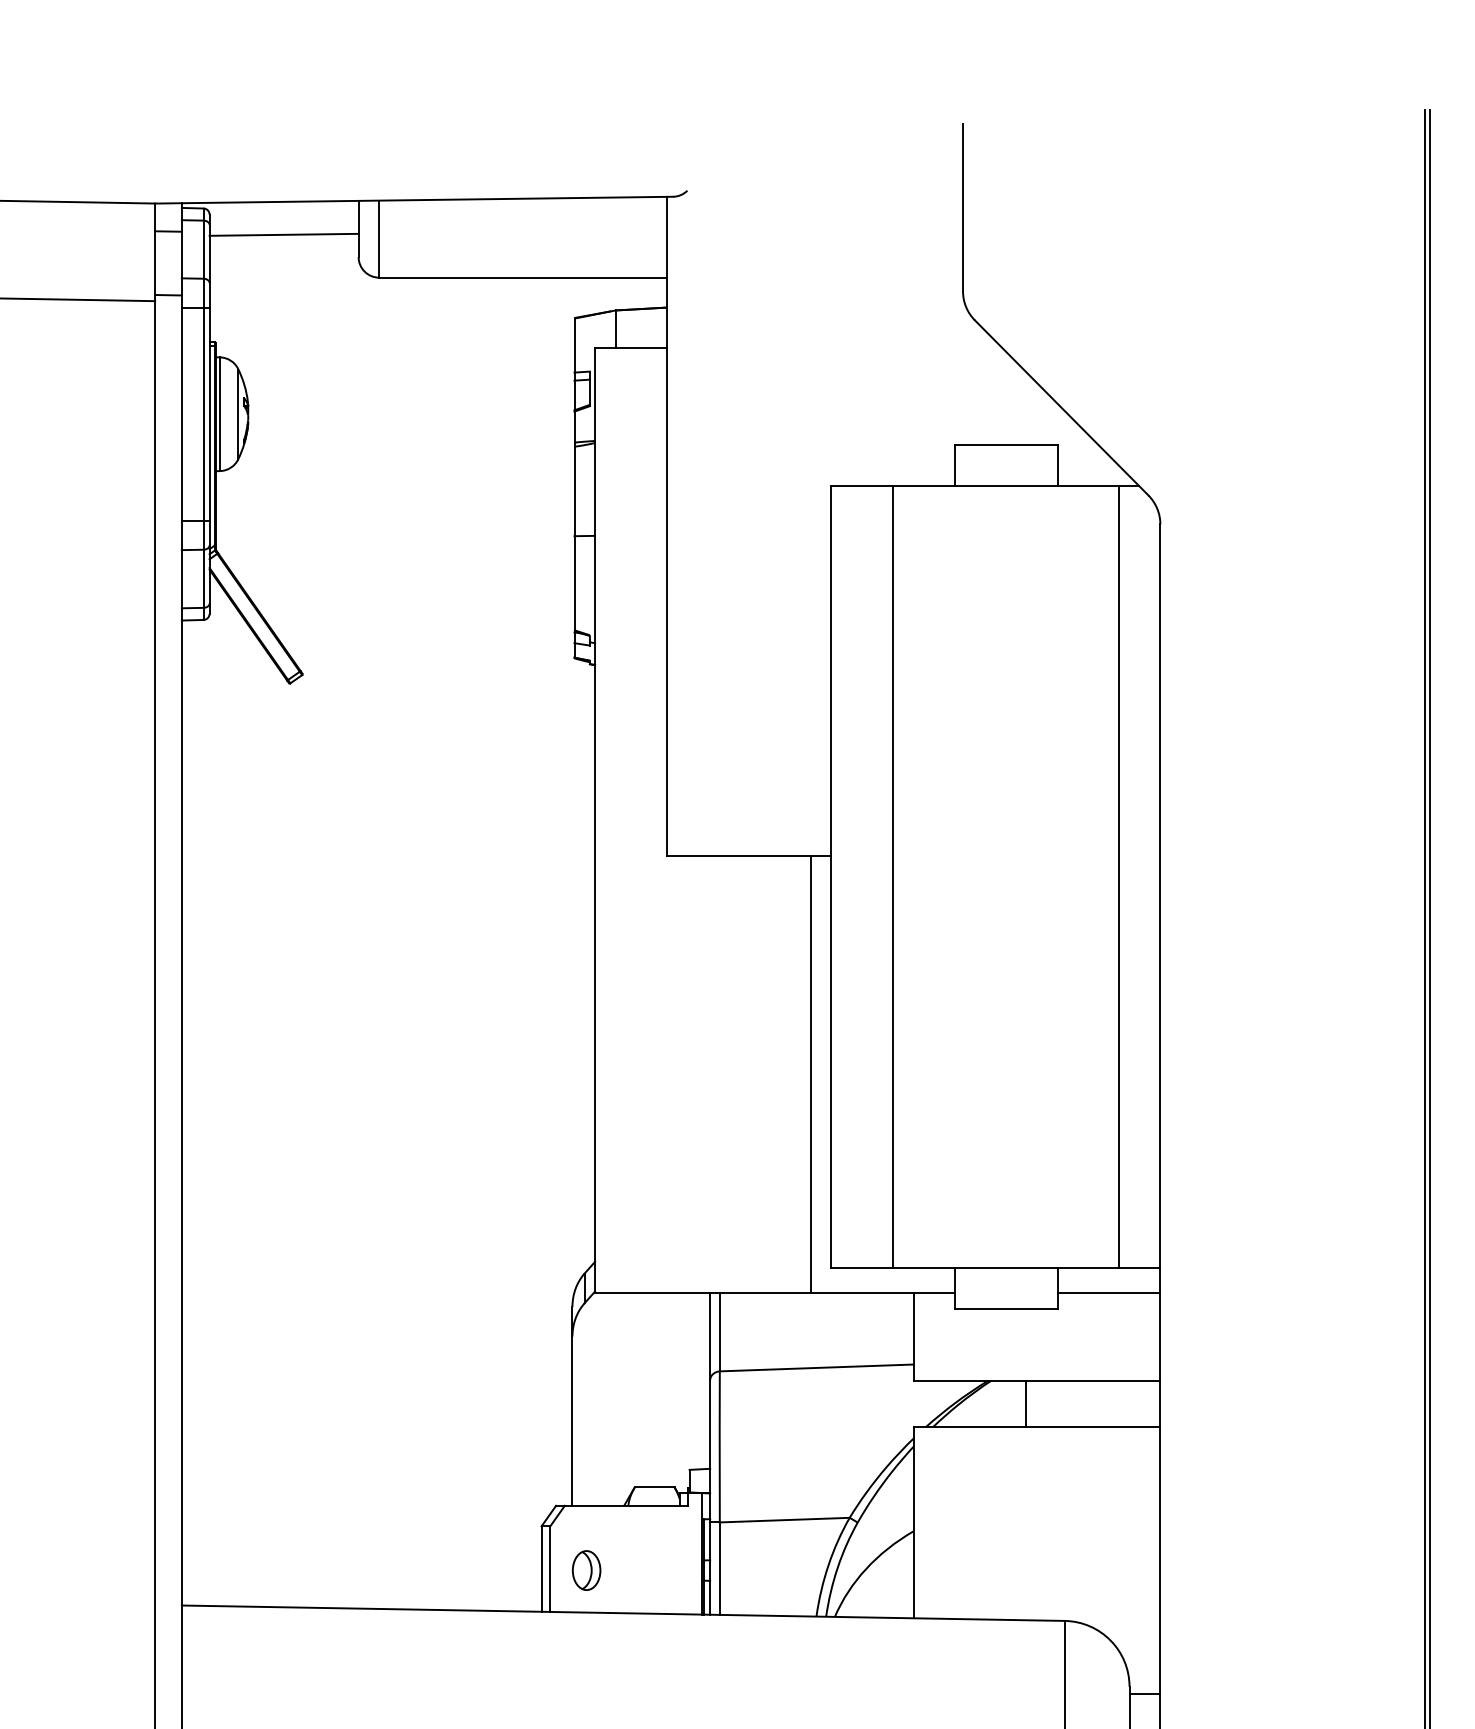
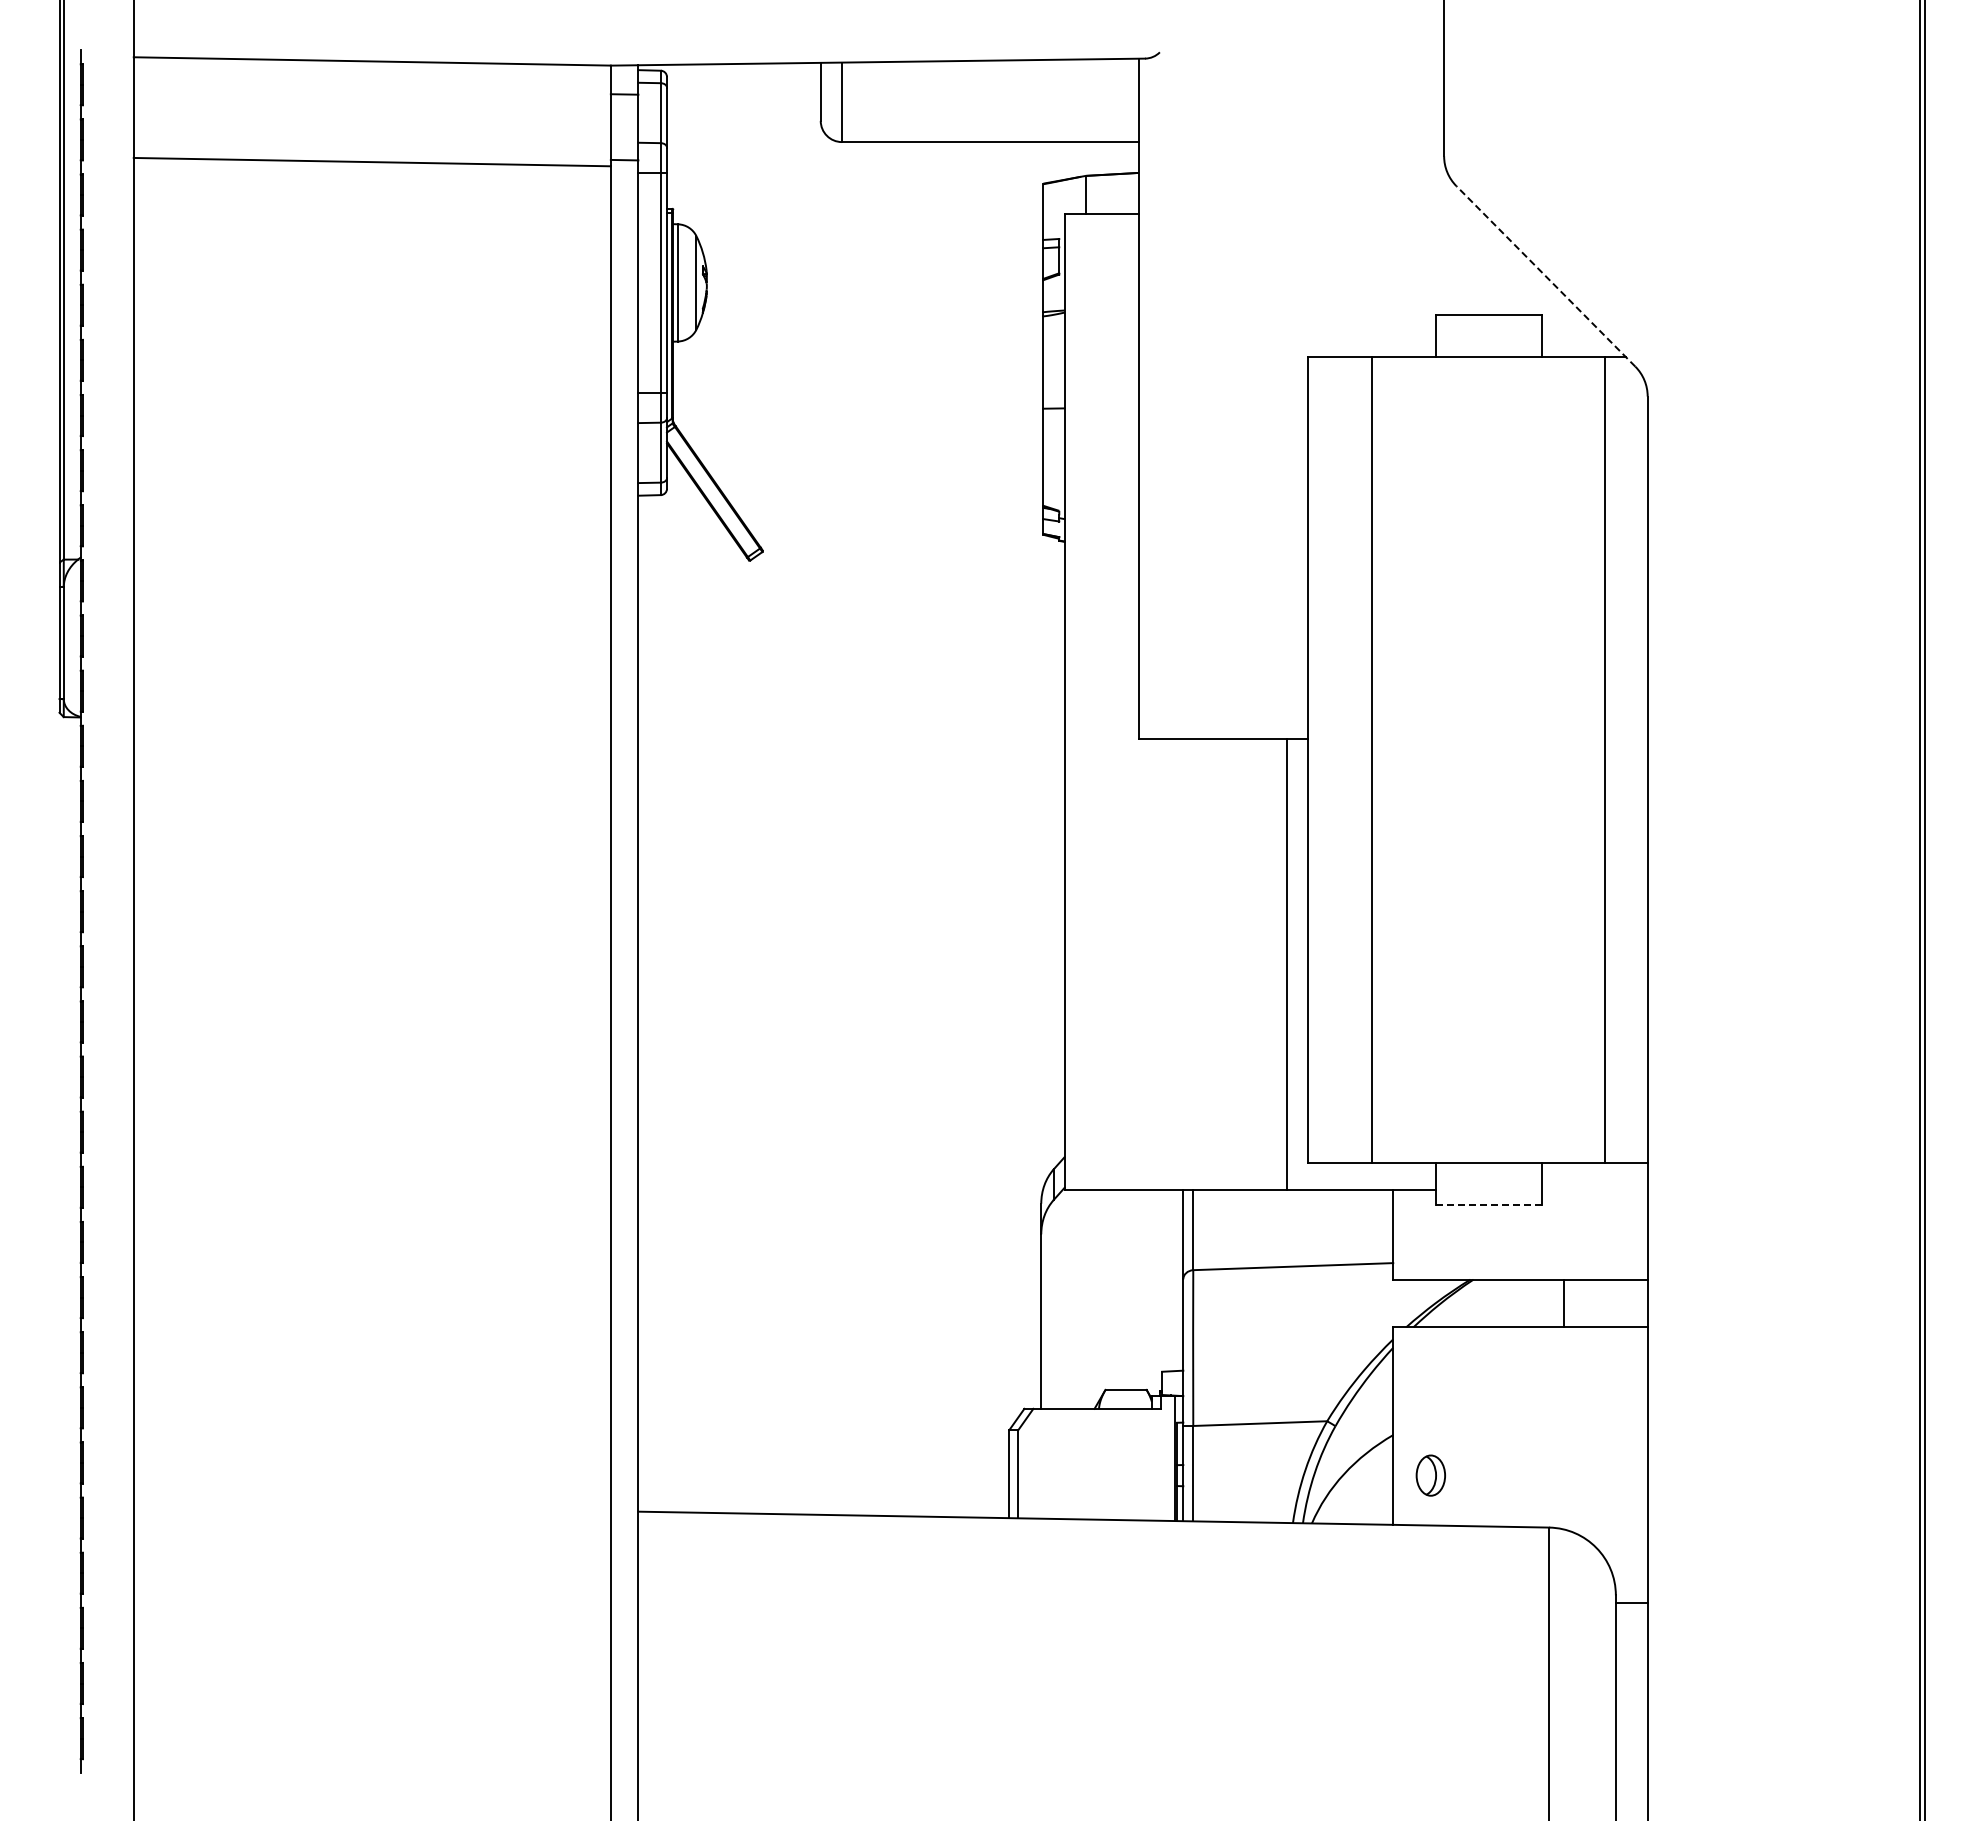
line: (283, 234) -> (743, 97), removed
line: (1061, 408) -> (1545, 276), solid -> dashed
line: (1108, 1293) -> (1594, 1189), removed
line: (1006, 1308) -> (1488, 1205), solid -> dashed
line: (1025, 1403) -> (1563, 1303), moved
part: (586, 1570) -> (1430, 1475), moved

